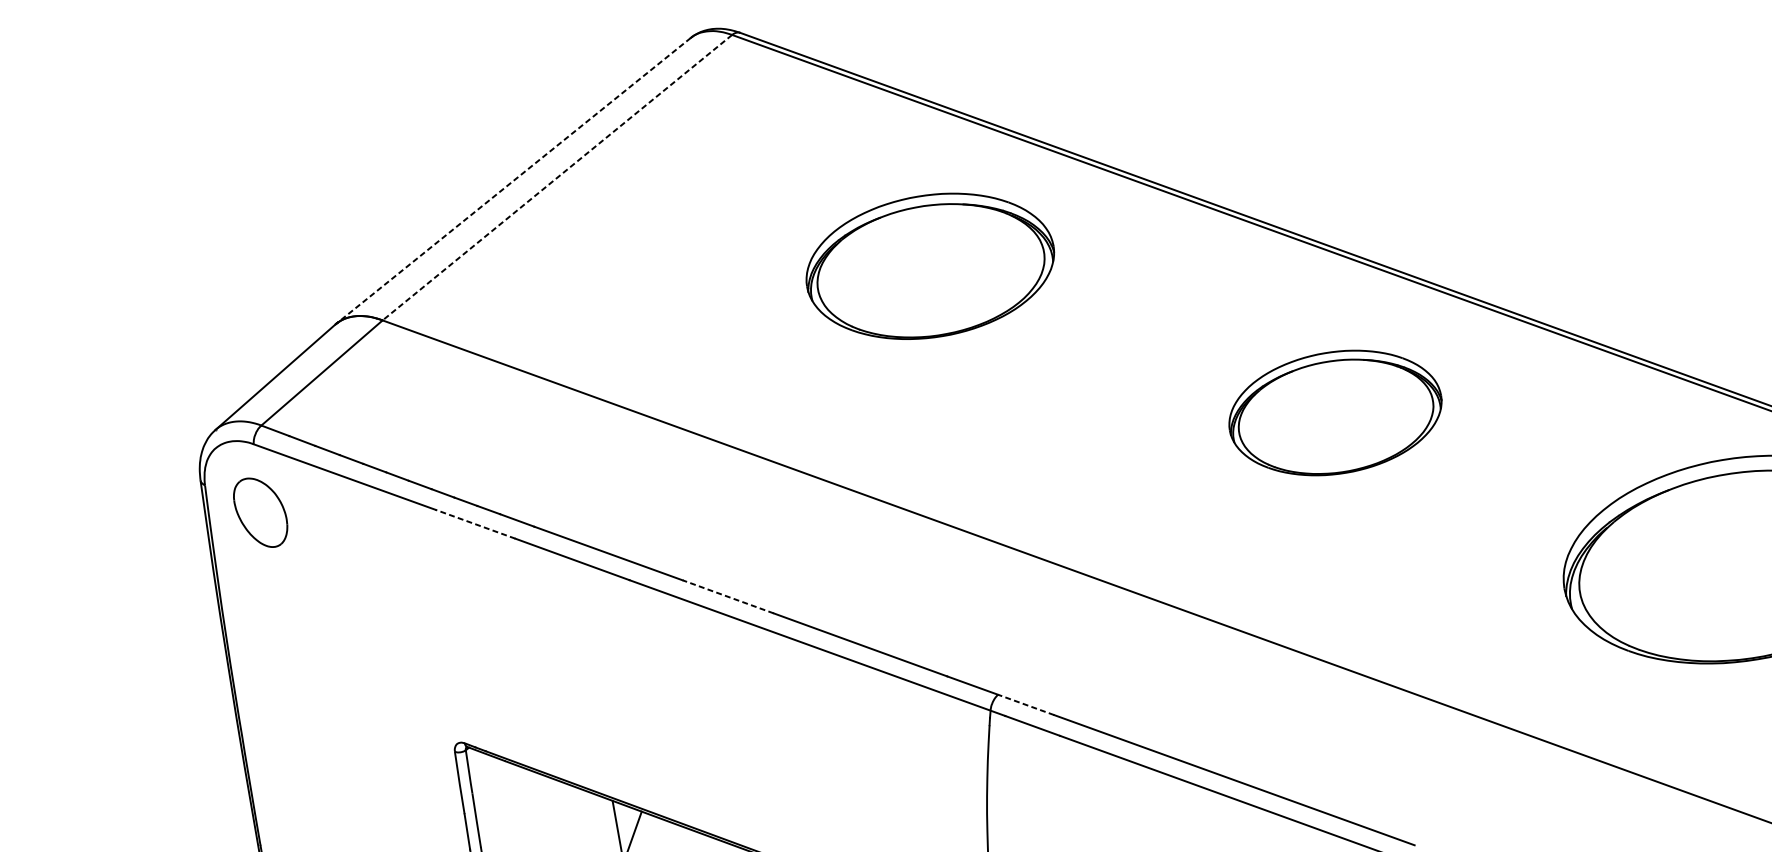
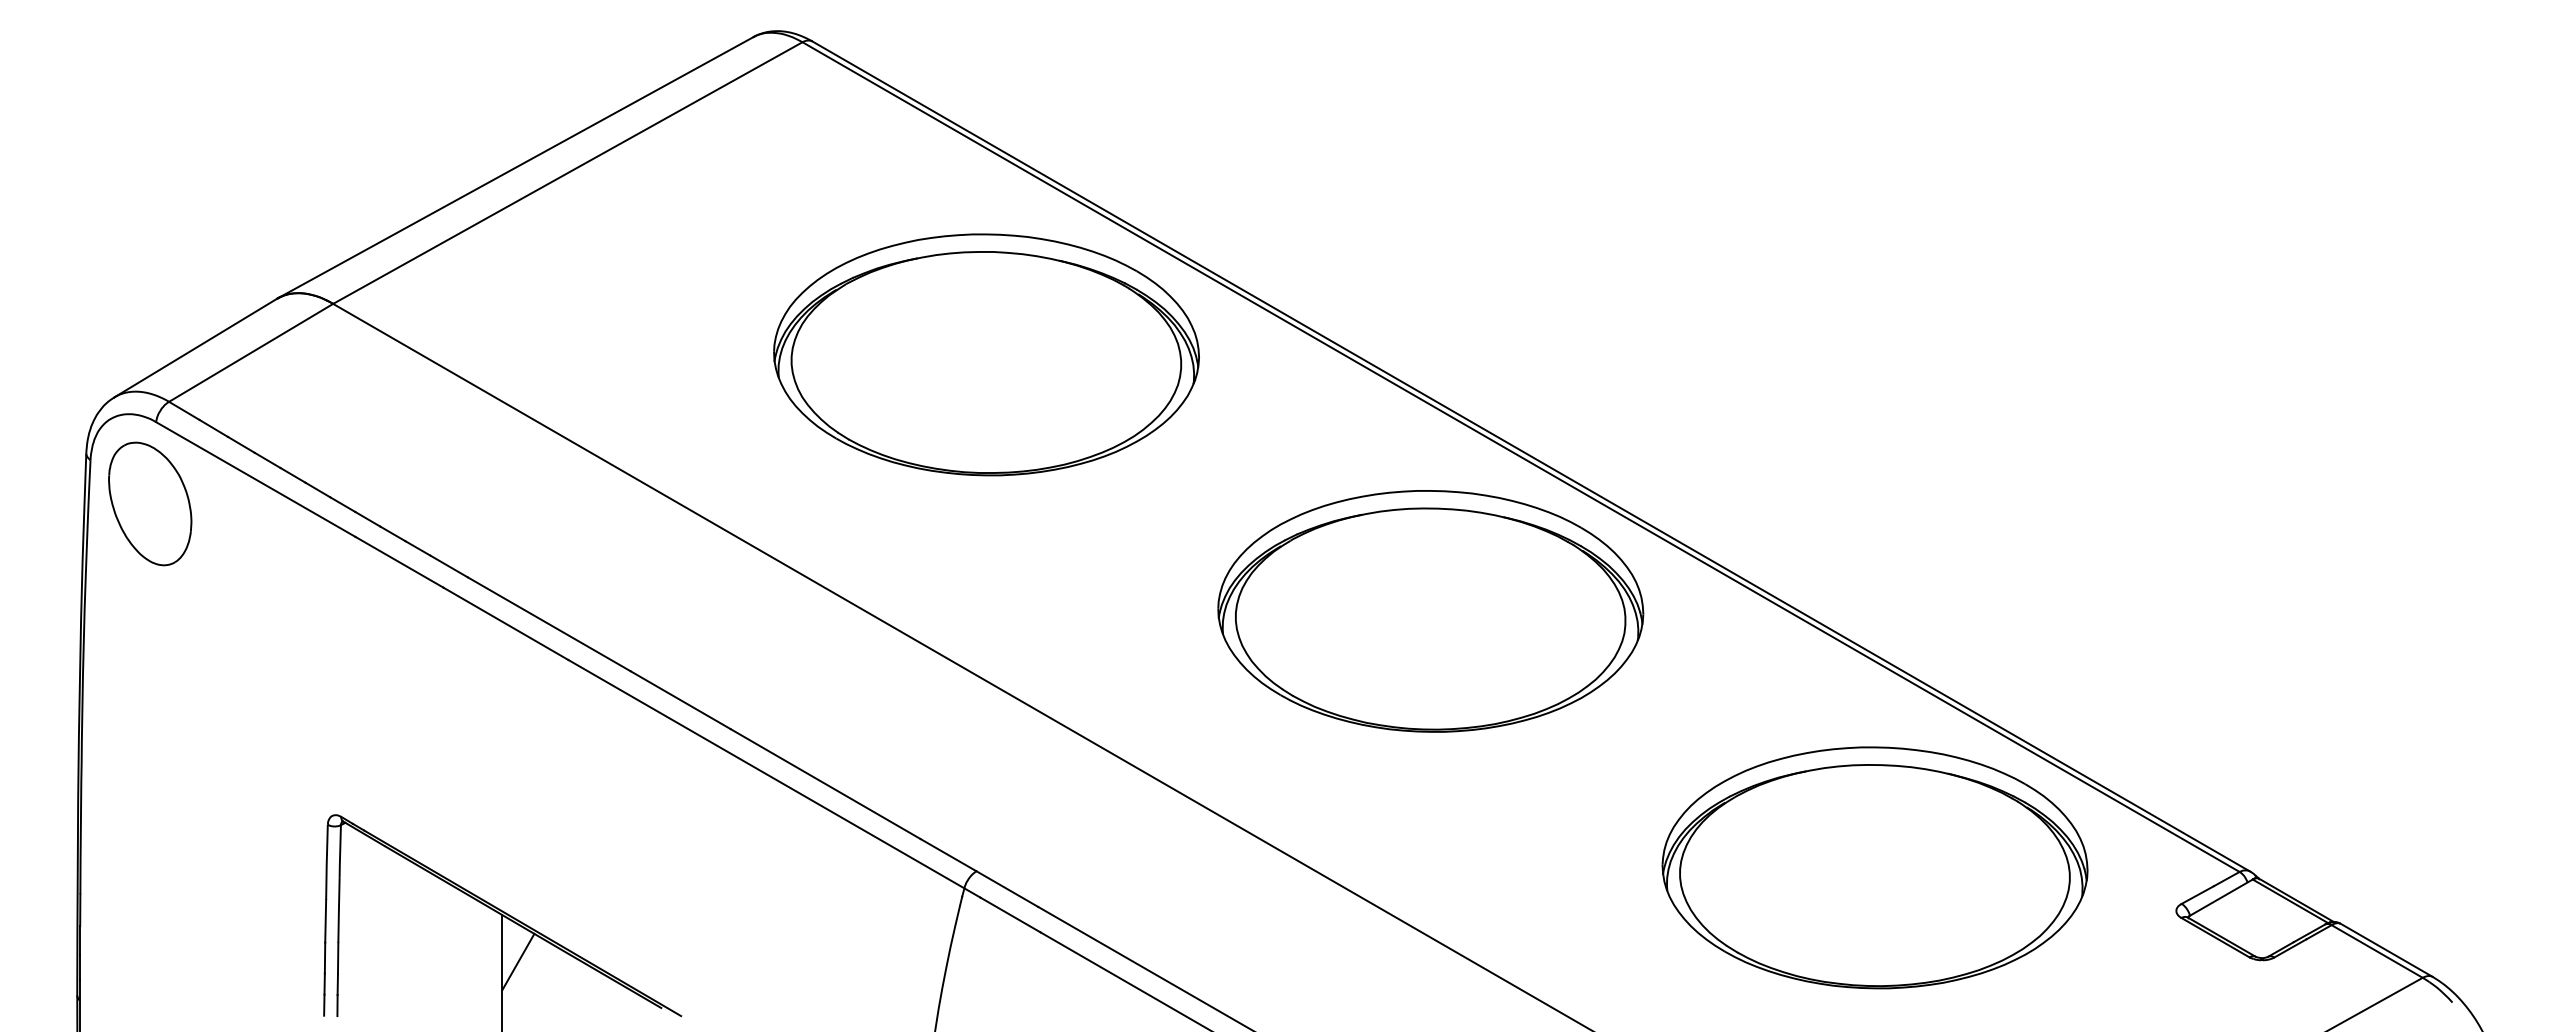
line: (557, 178) -> (567, 173), dashed -> solid
line: (513, 180) -> (515, 167), dashed -> solid
part: (930, 266) -> (986, 354), size x1.43
part: (1335, 413) -> (1430, 611), size x1.67
part: (261, 512) -> (150, 503), size x1.43
line: (475, 524) -> (399, 562), dashed -> solid
line: (728, 597) -> (680, 700), dashed -> solid
line: (1026, 705) -> (1007, 889), dashed -> solid

